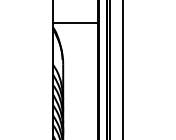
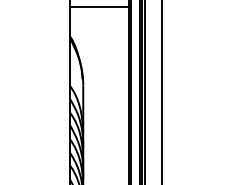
line: (75, 23) -> (99, 6), moved

